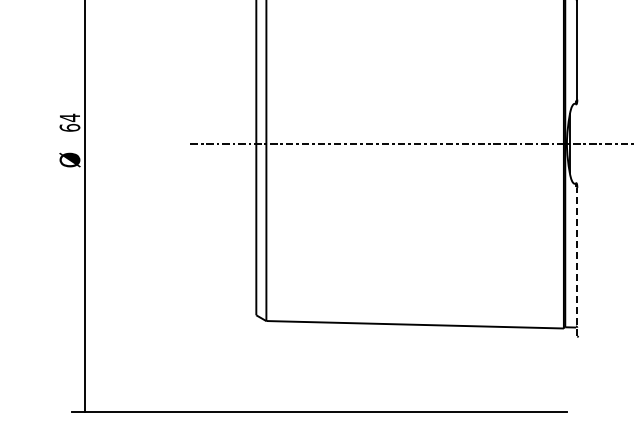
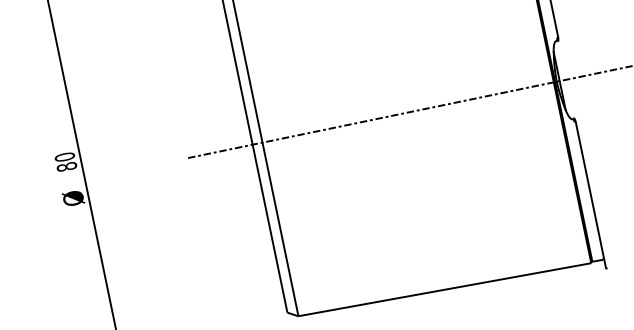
text: (69, 122) -> (65, 161), 64 -> 80
line: (577, 261) -> (591, 194), dashed -> solid

